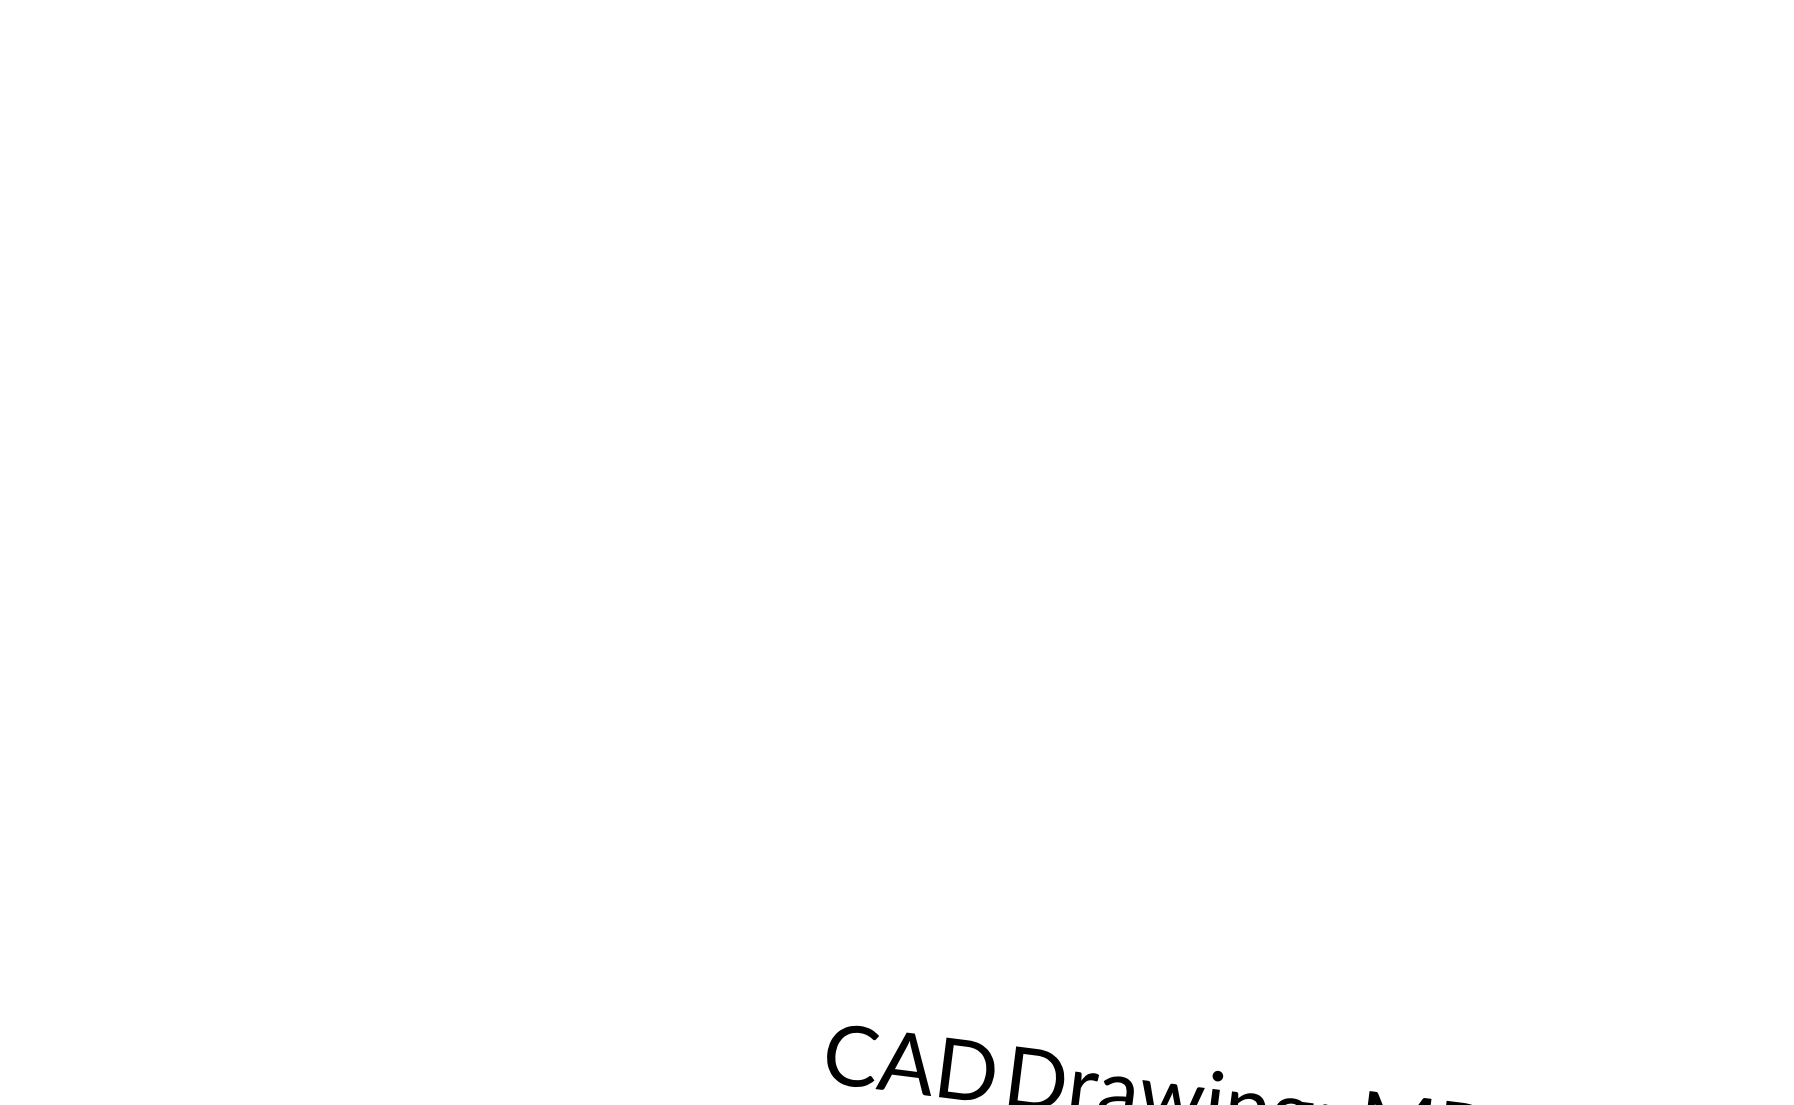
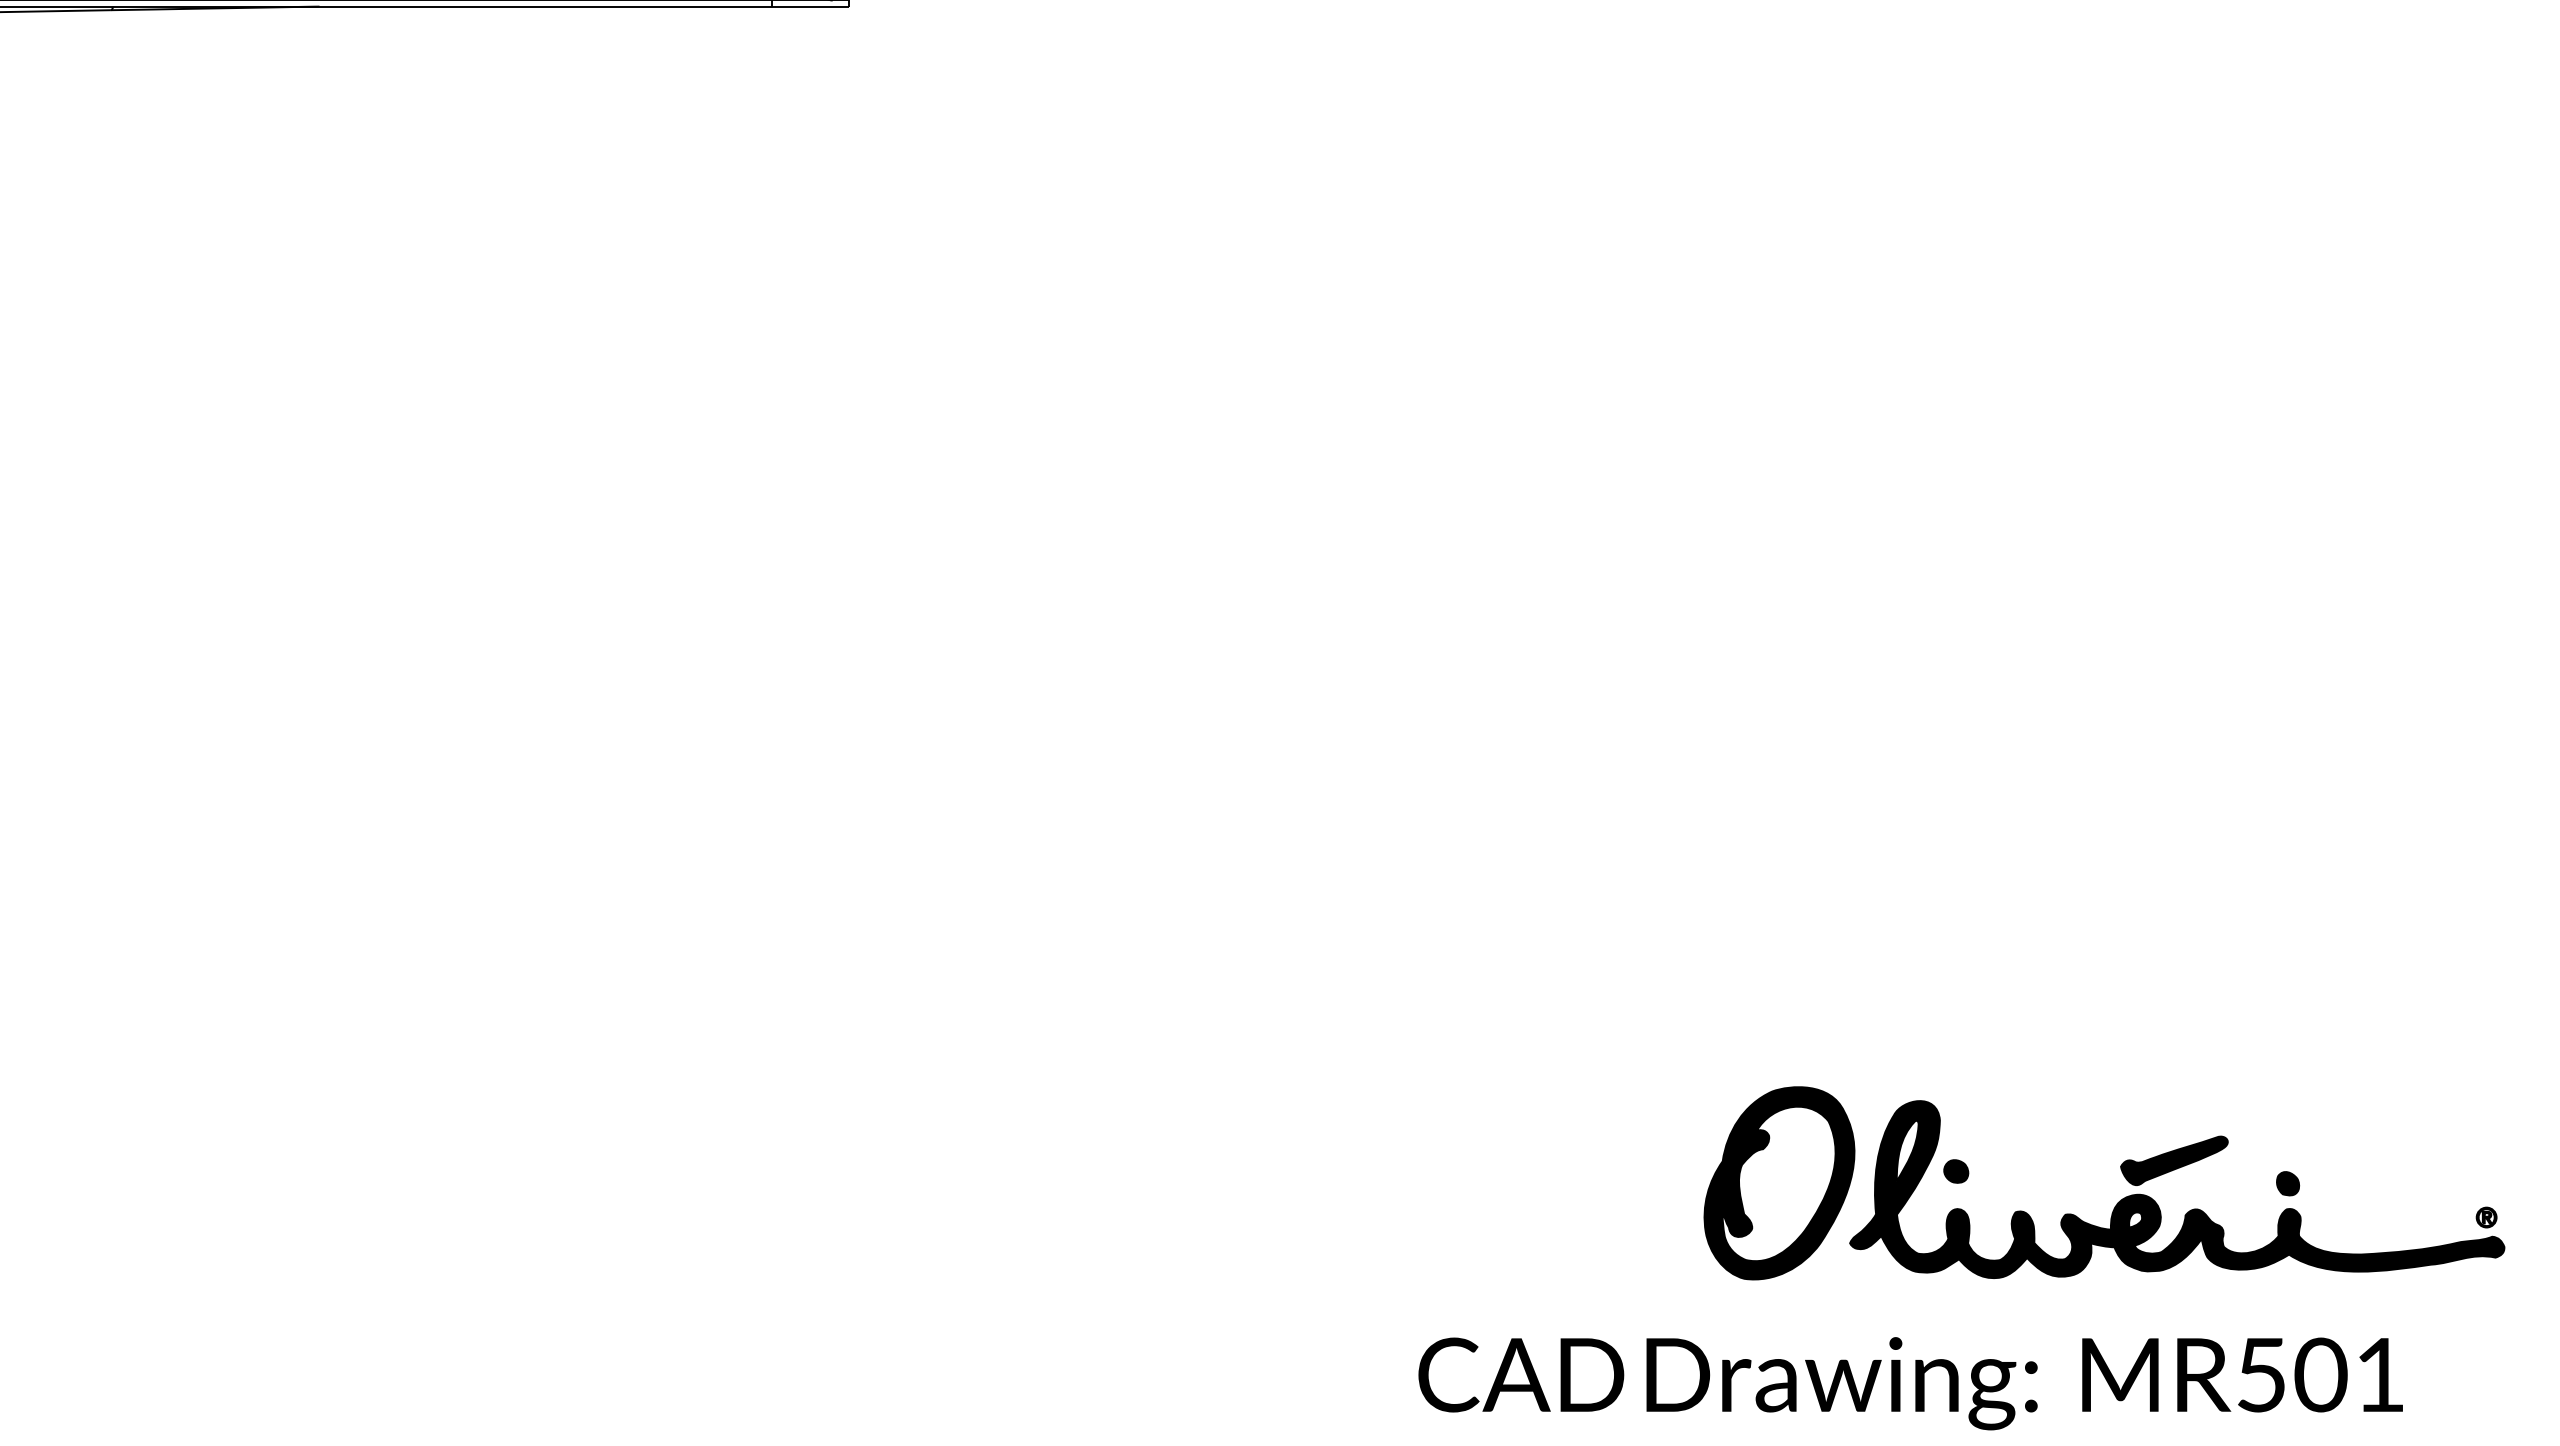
part: (1419, 962) -> (2122, 1174), added

